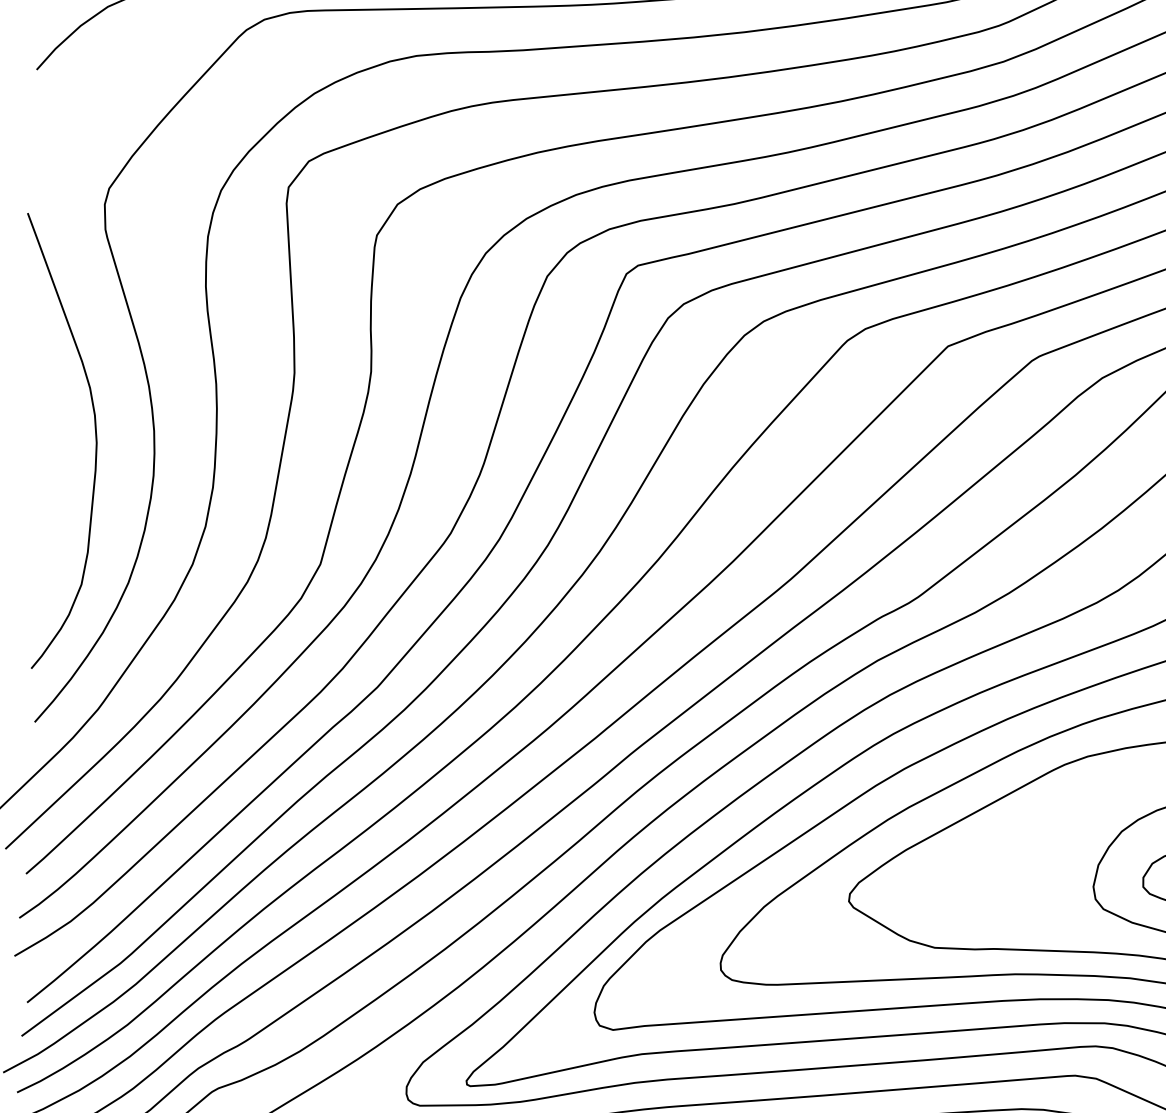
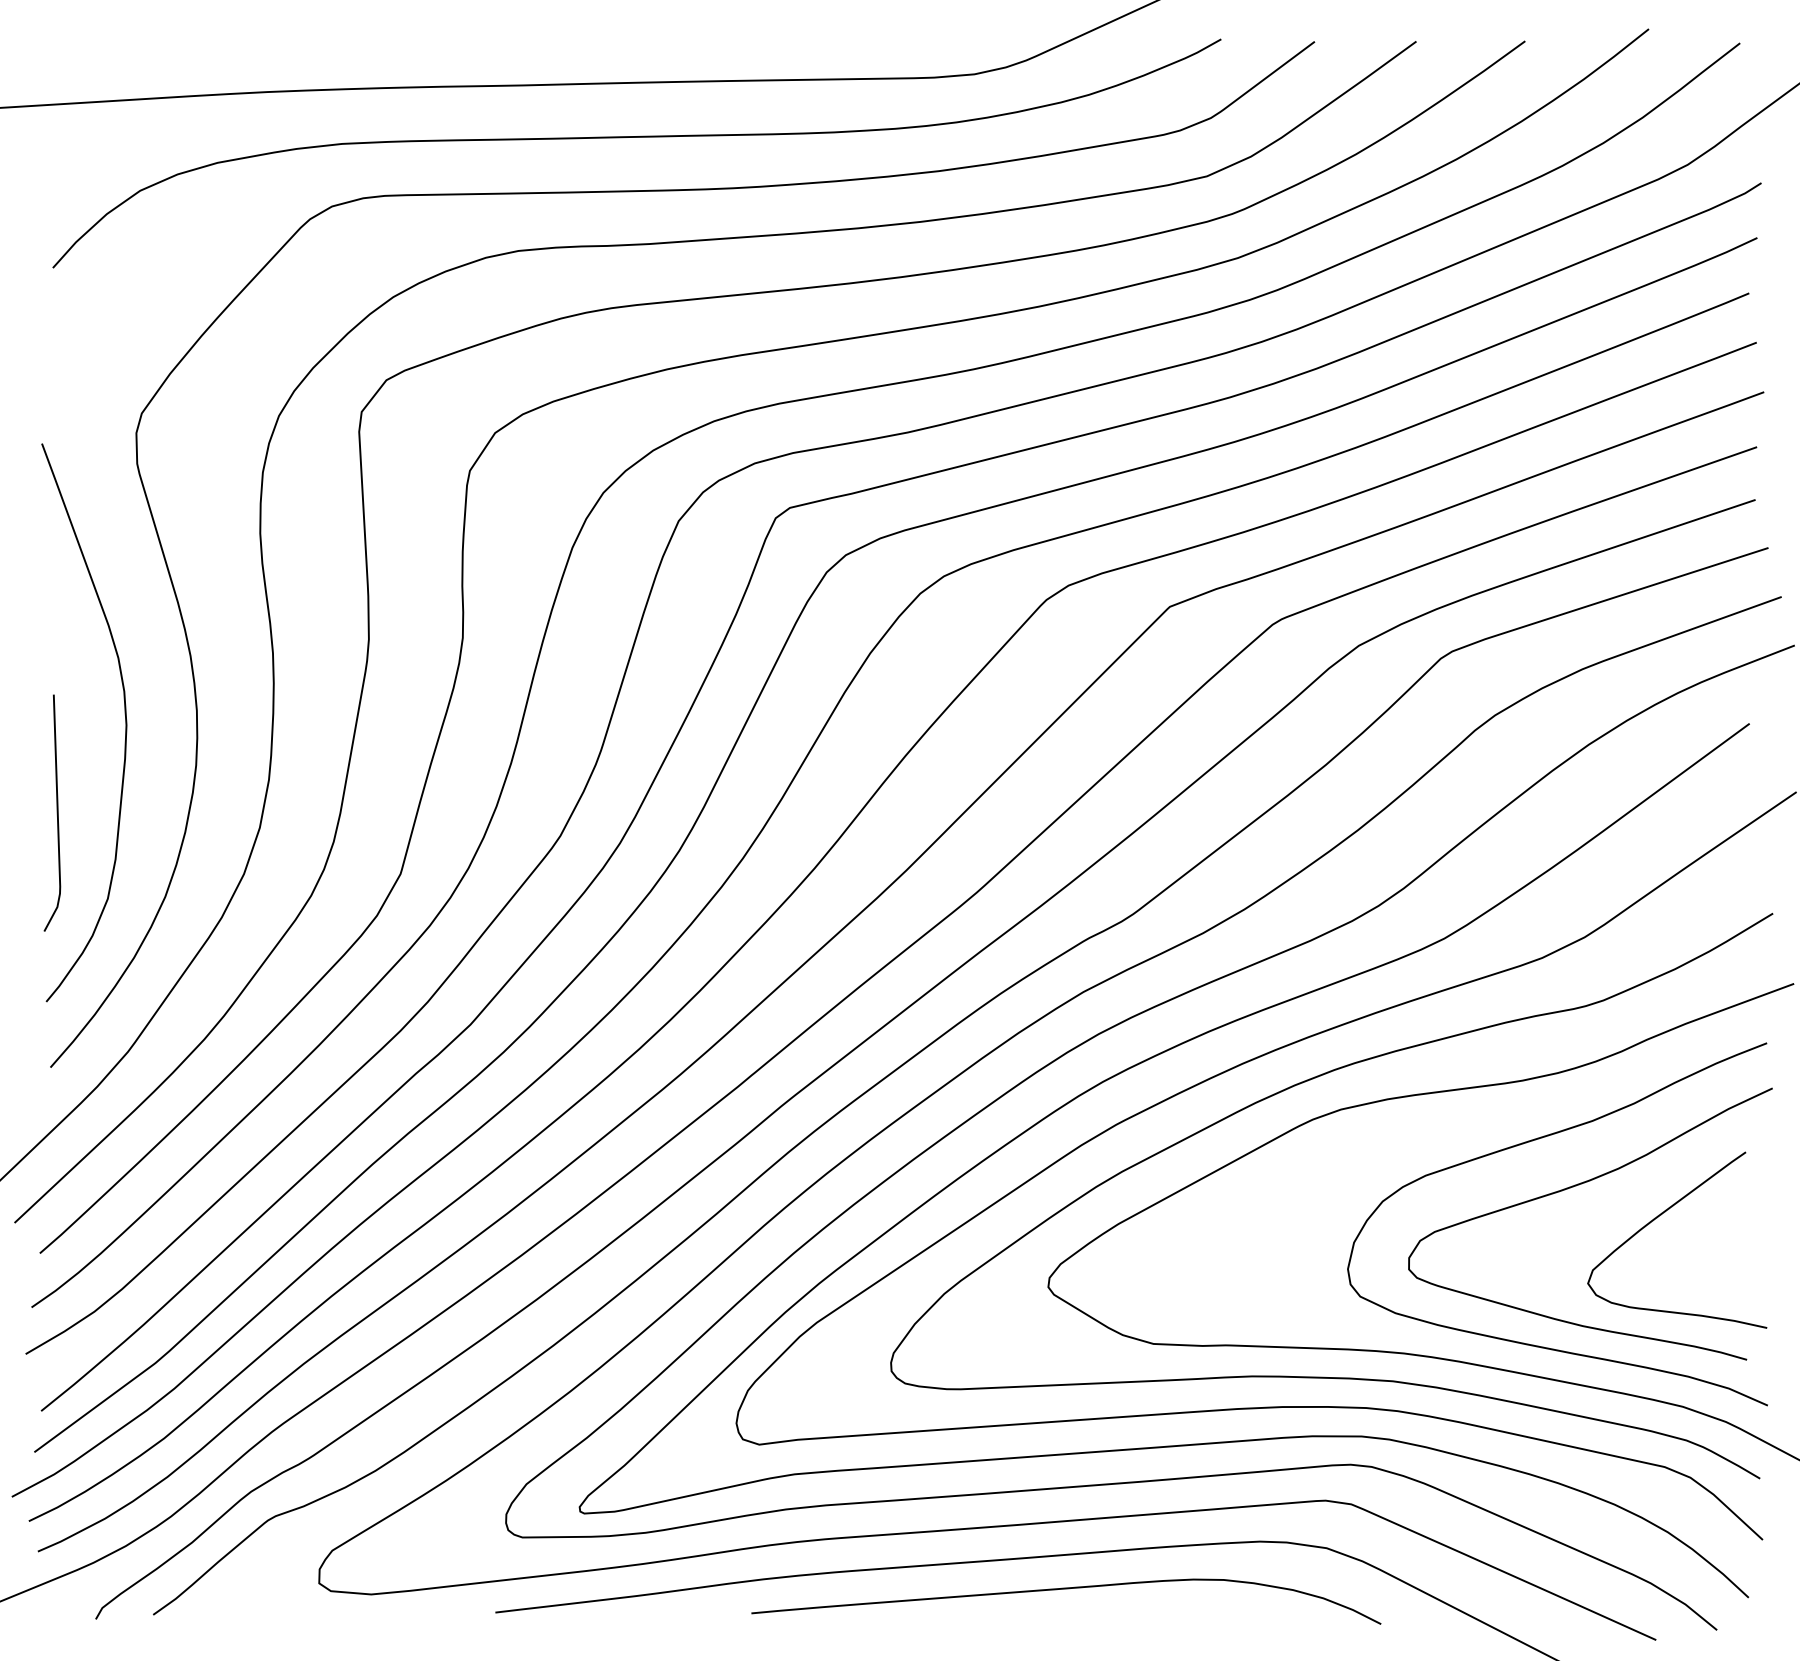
line: (39, 514) -> (56, 812), added

